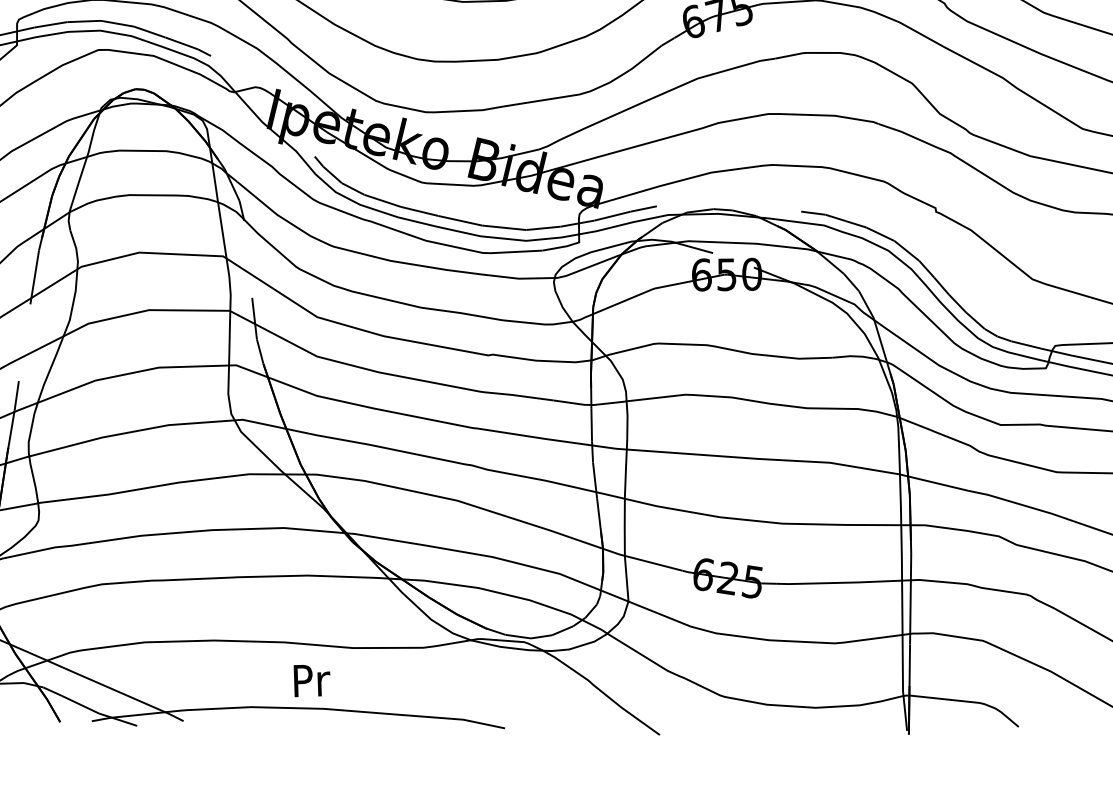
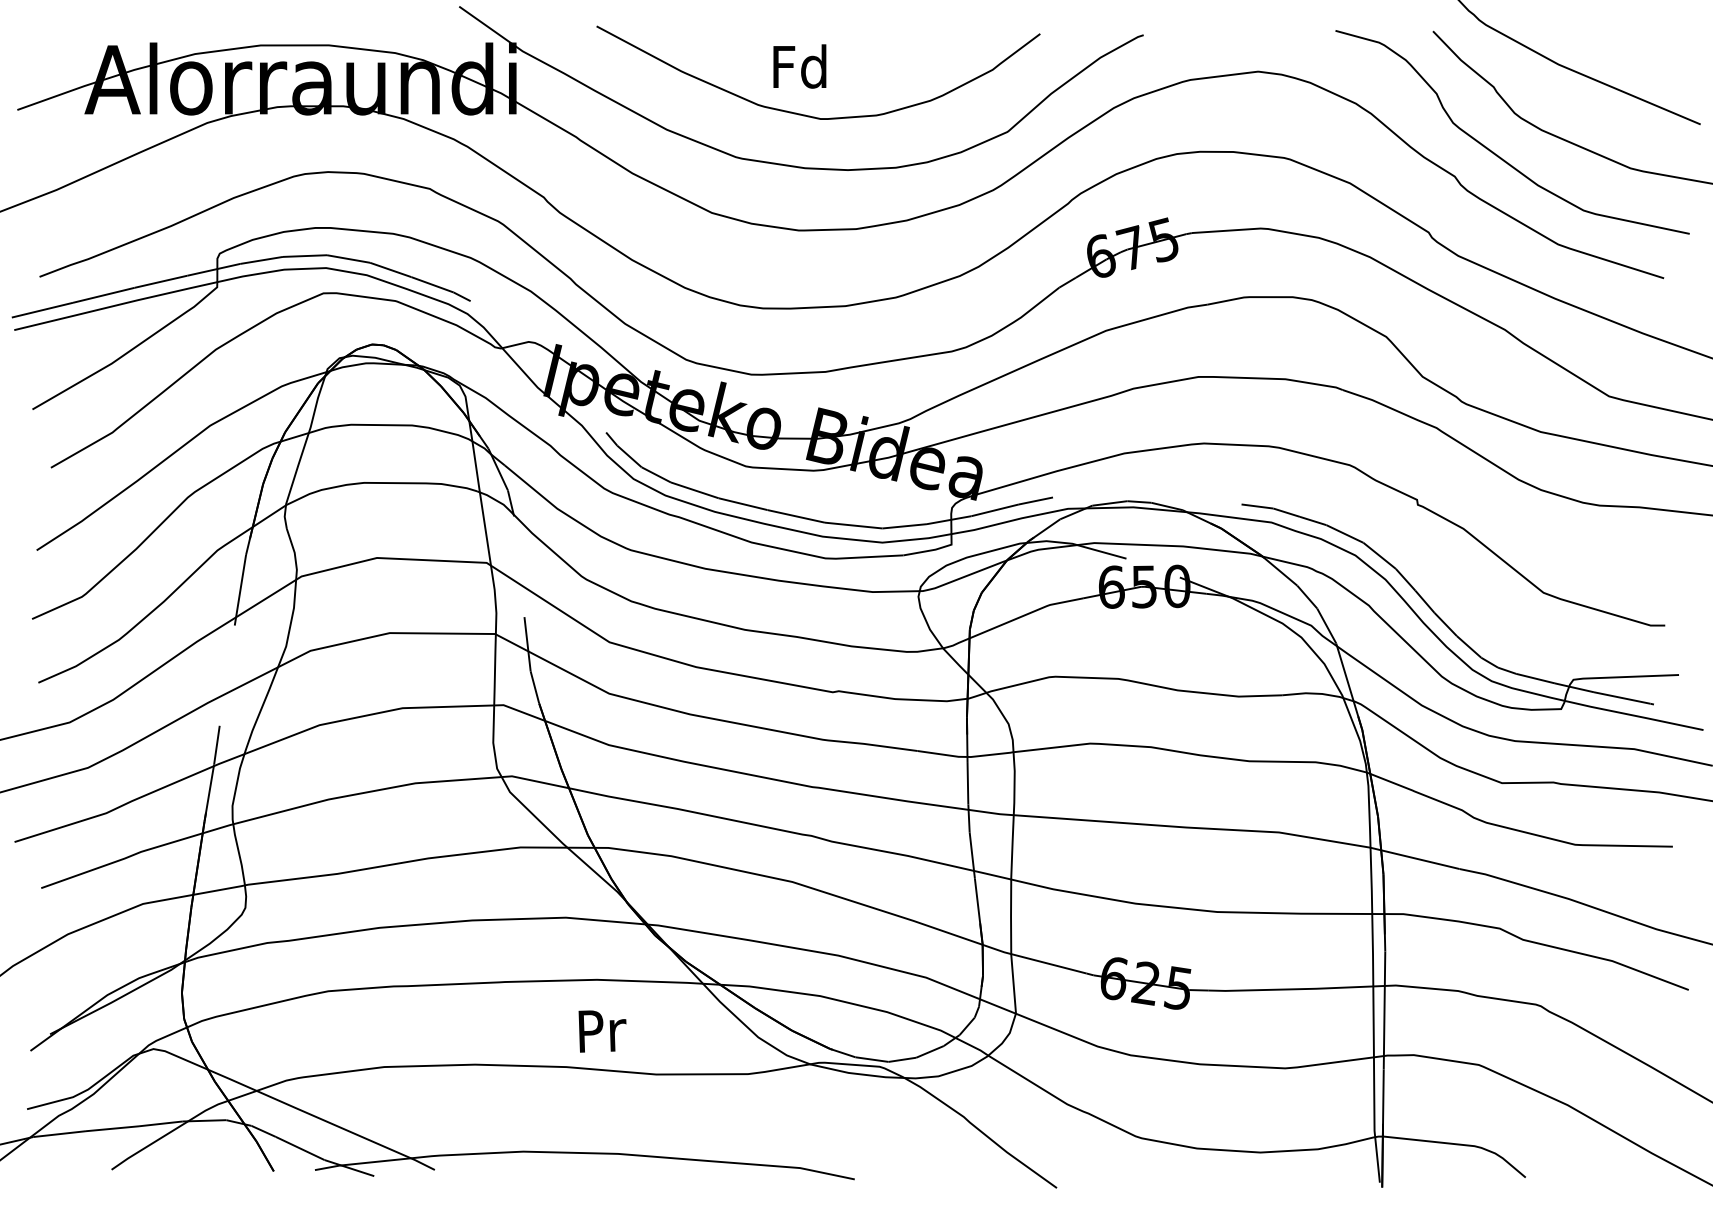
text: (311, 680) -> (602, 1031), moved

